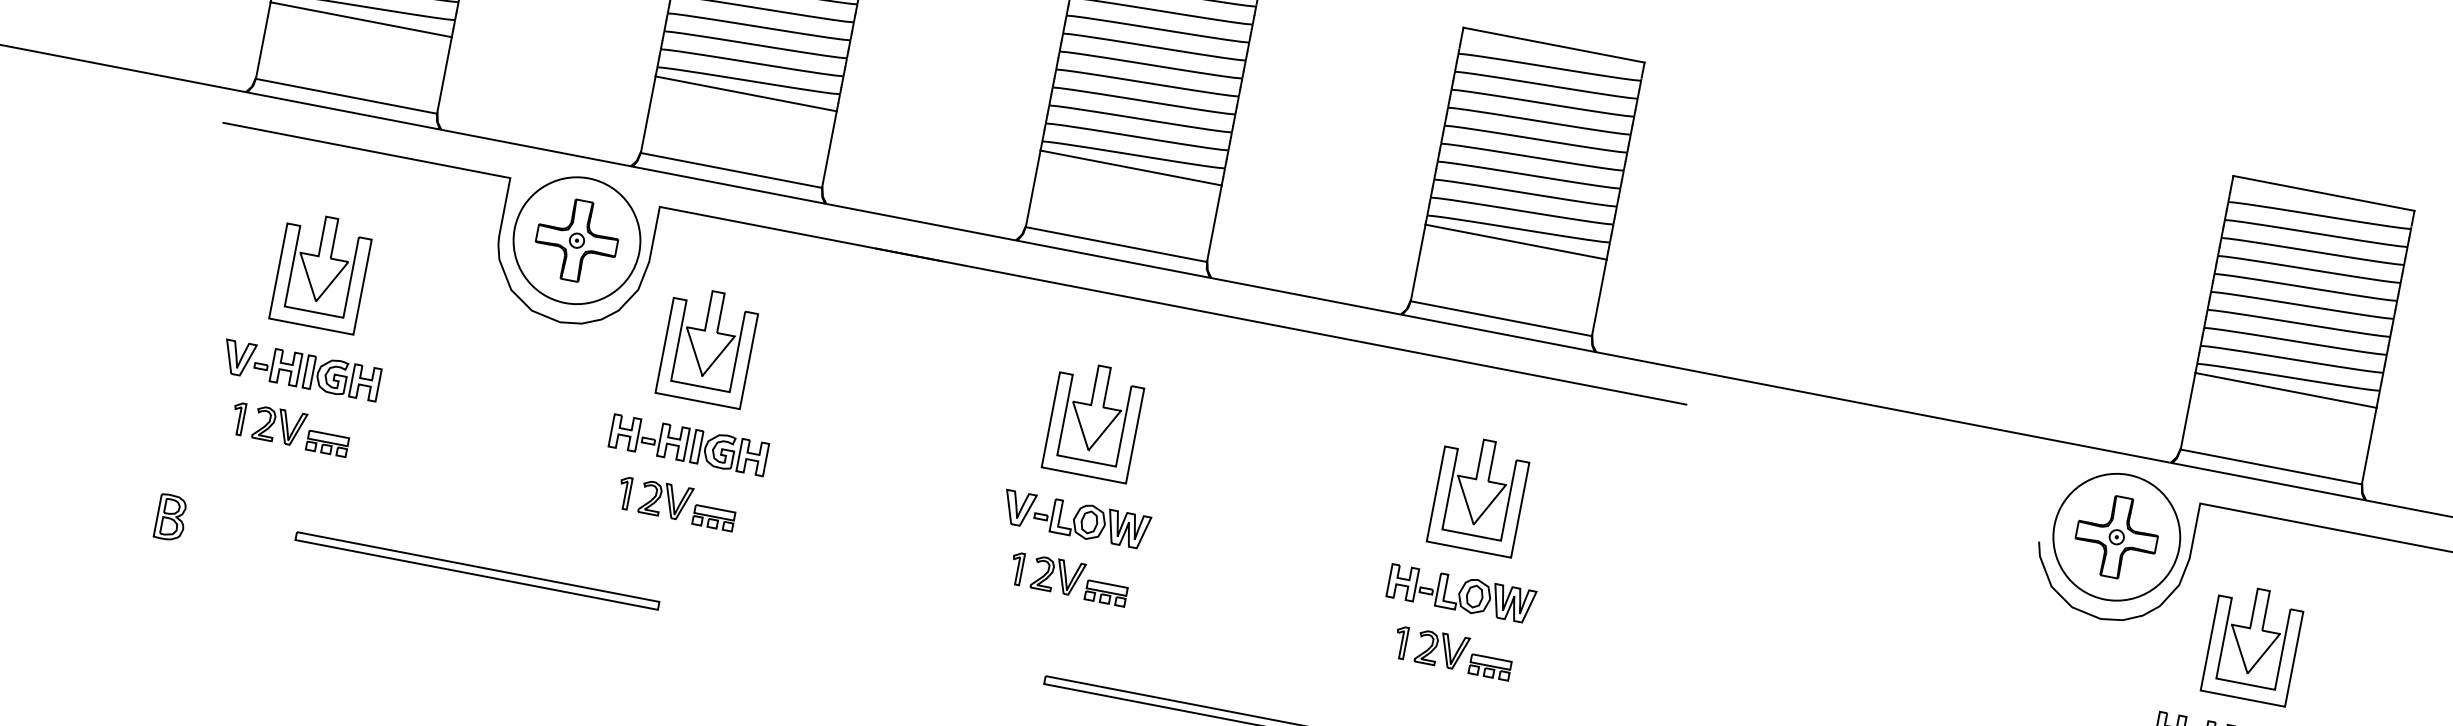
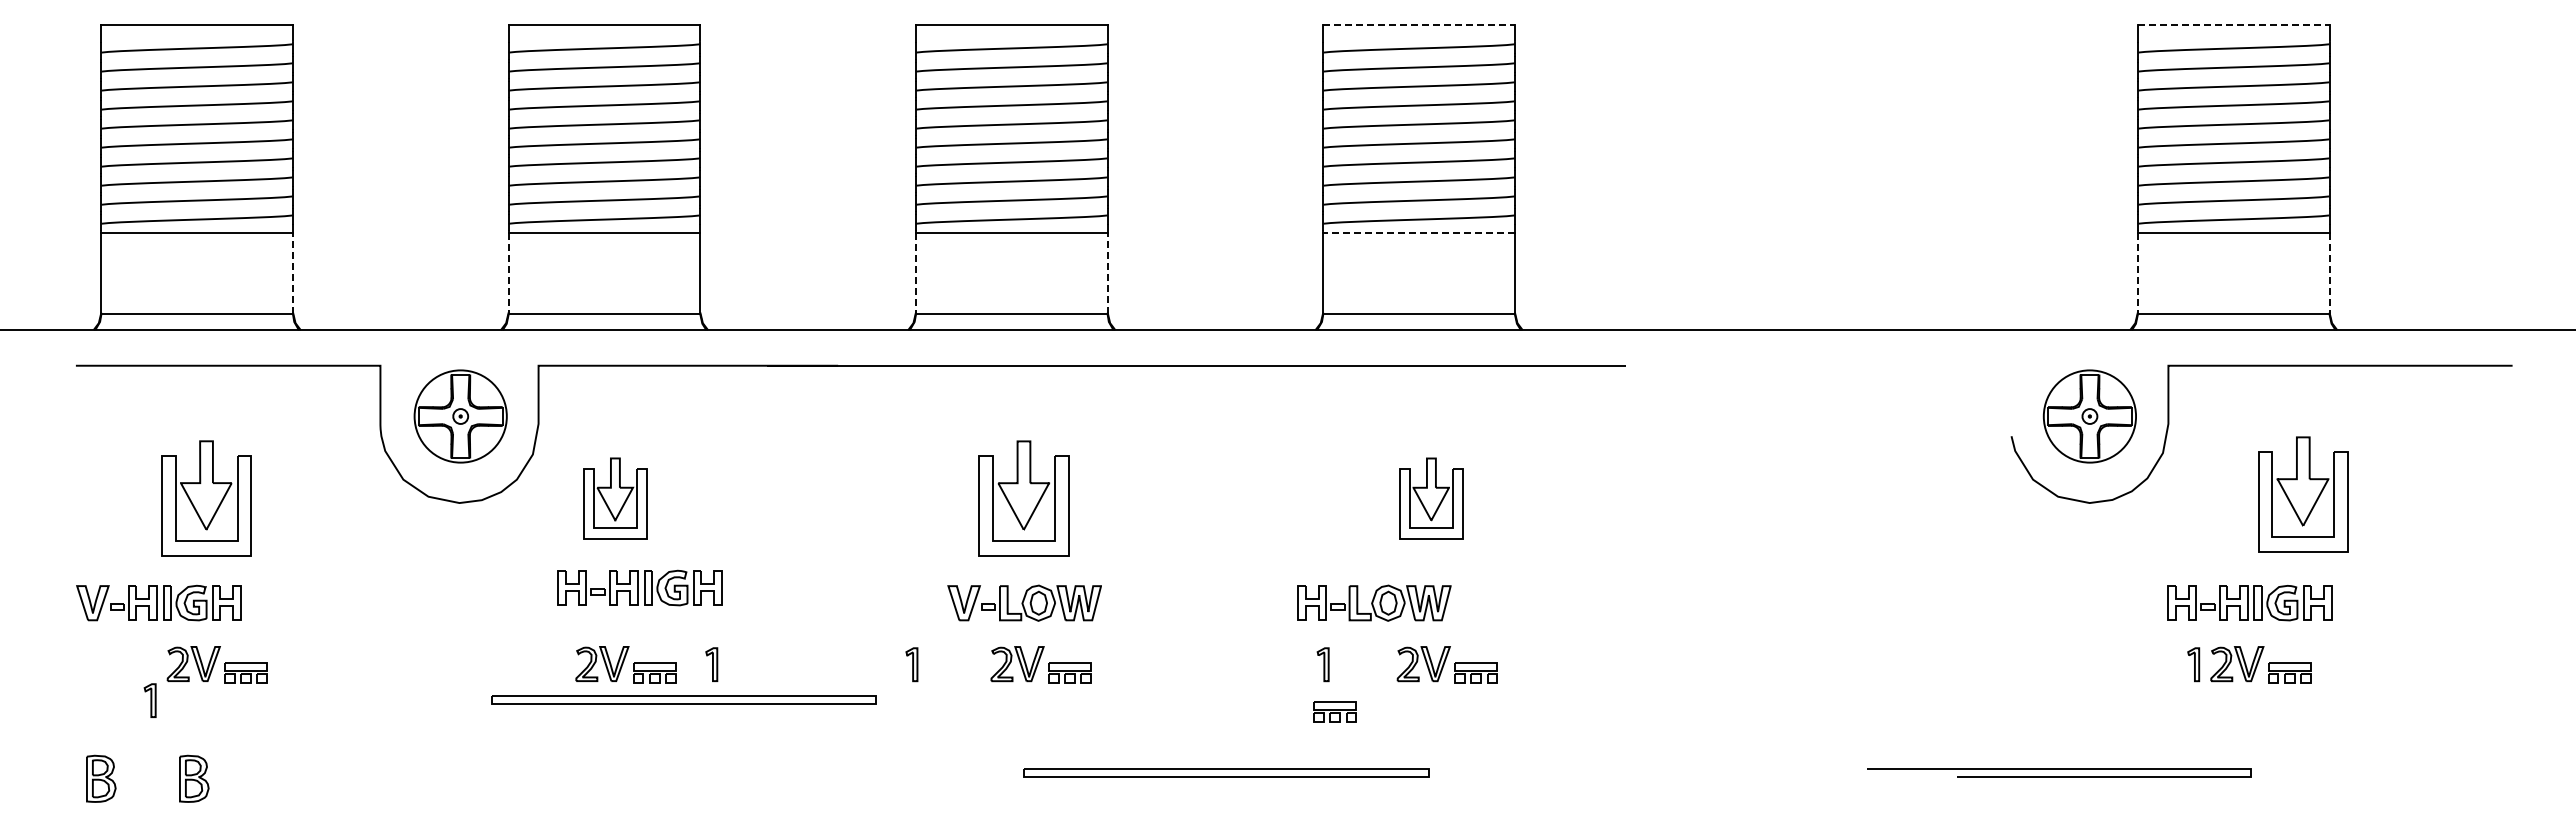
line: (1554, 45) -> (1419, 25), solid -> dashed
line: (444, 75) -> (293, 273), solid -> dashed
line: (647, 115) -> (508, 274), solid -> dashed
line: (1032, 189) -> (915, 274), solid -> dashed
line: (2323, 193) -> (2233, 25), solid -> dashed
line: (1214, 223) -> (1107, 273), solid -> dashed
circle: (576, 240) -> (460, 416), size x0.7
line: (1516, 242) -> (1419, 233), solid -> dashed
part: (708, 346) -> (615, 498), size x0.7
part: (300, 369) -> (158, 602), moved
line: (2187, 411) -> (2137, 274), solid -> dashed
part: (237, 418) -> (149, 700), moved
part: (688, 444) -> (639, 587), moved
line: (2369, 446) -> (2329, 274), solid -> dashed
part: (624, 492) -> (711, 664), moved
part: (1479, 494) -> (1431, 498), size x0.7
part: (259, 534) -> (194, 778), added
circle: (2116, 537) -> (2089, 416), size x0.7
part: (1016, 568) -> (911, 664), moved
part: (477, 570) -> (683, 699), moved
part: (1461, 593) -> (1374, 602), moved
part: (1400, 642) -> (1322, 664), moved
part: (2253, 643) -> (2303, 494), moved
part: (1349, 678) -> (1334, 711), added

